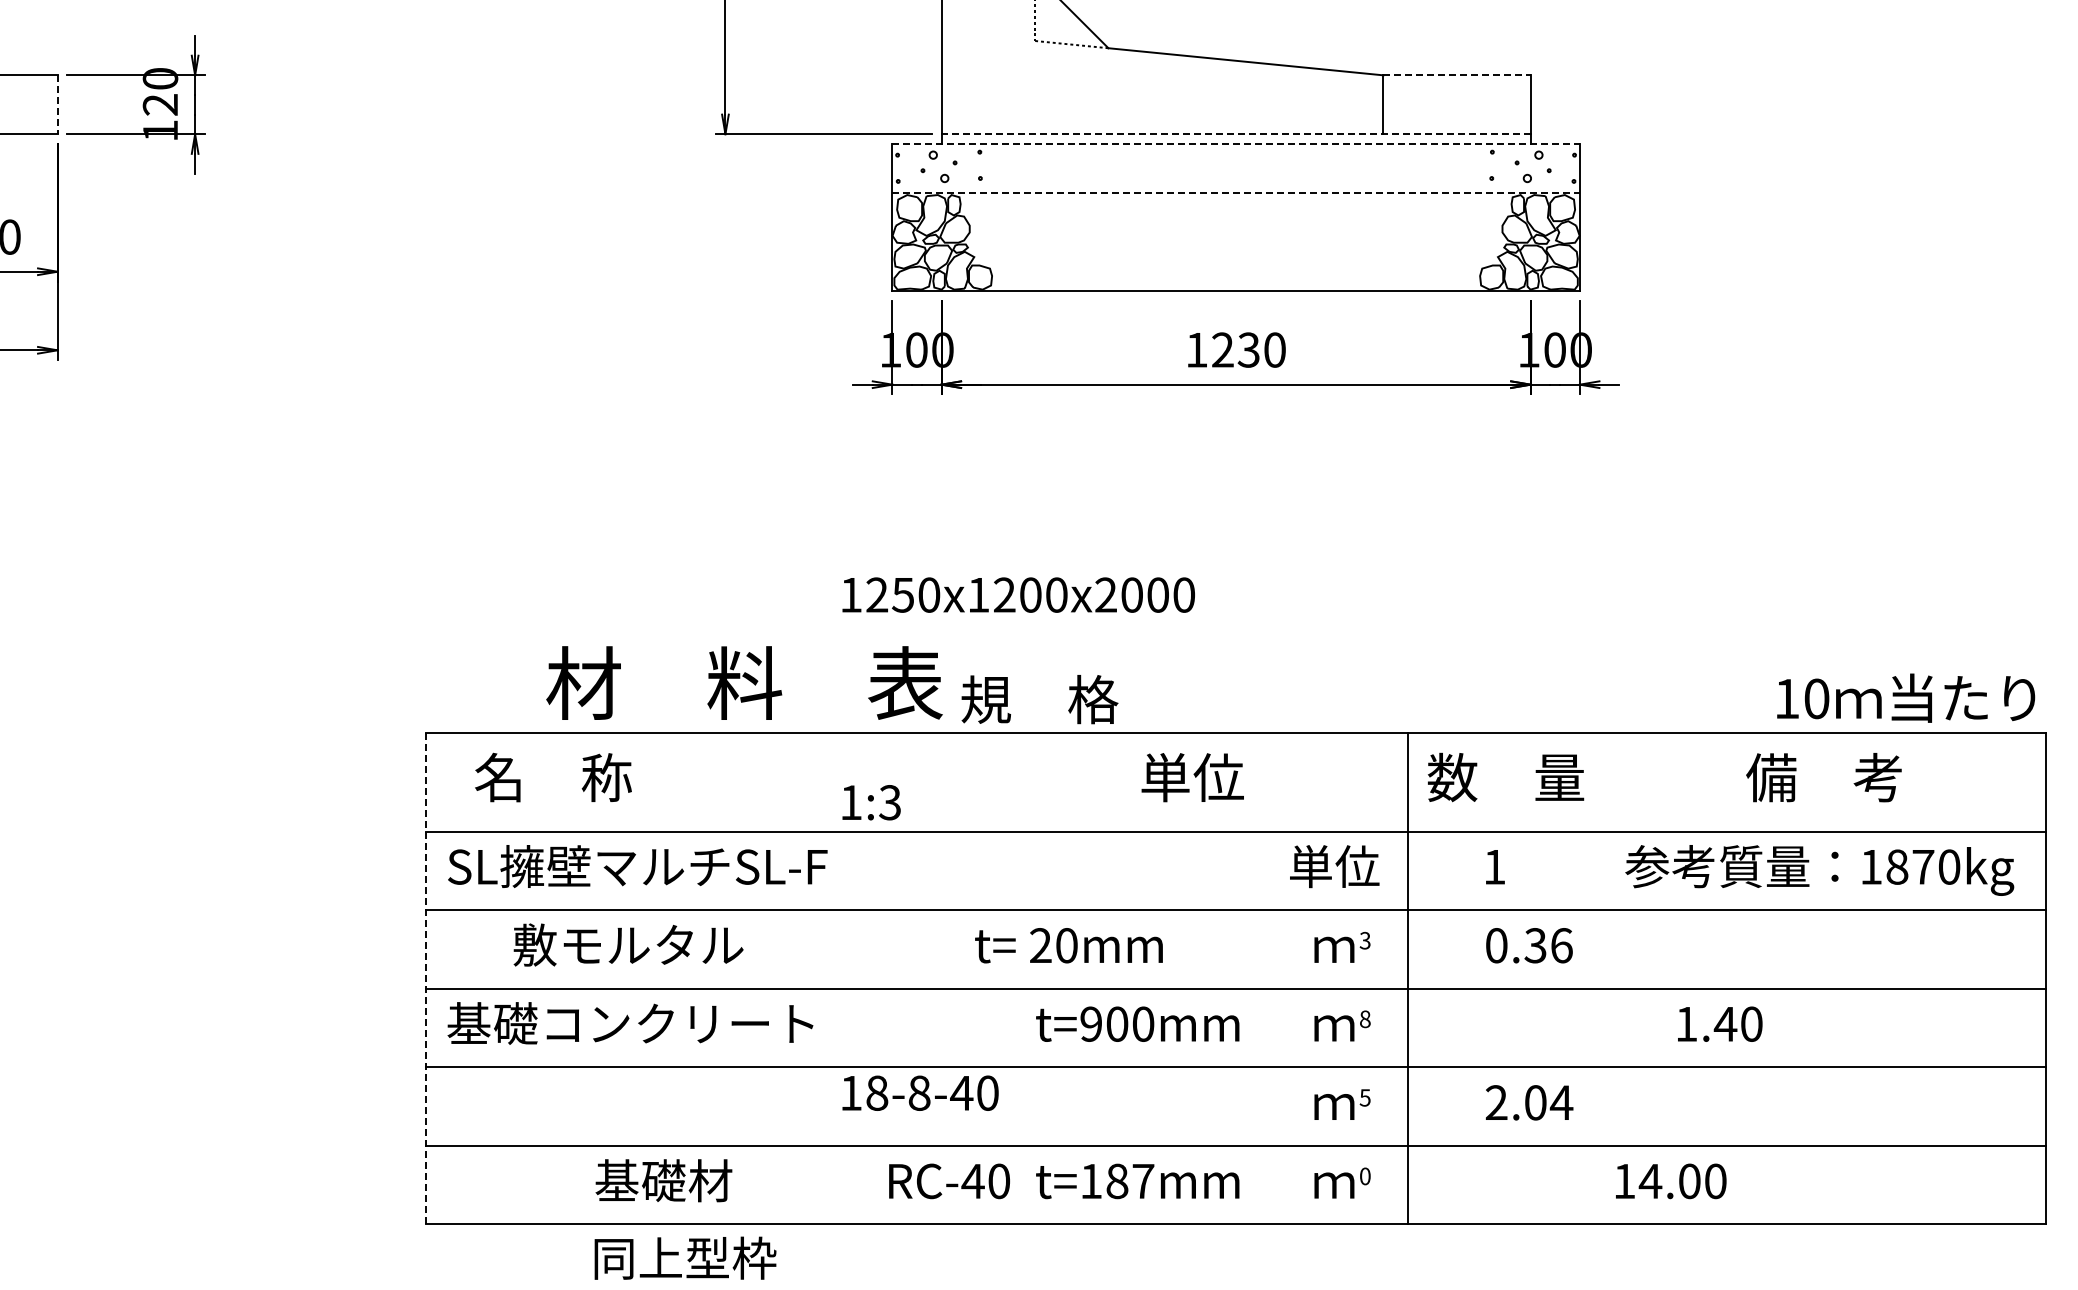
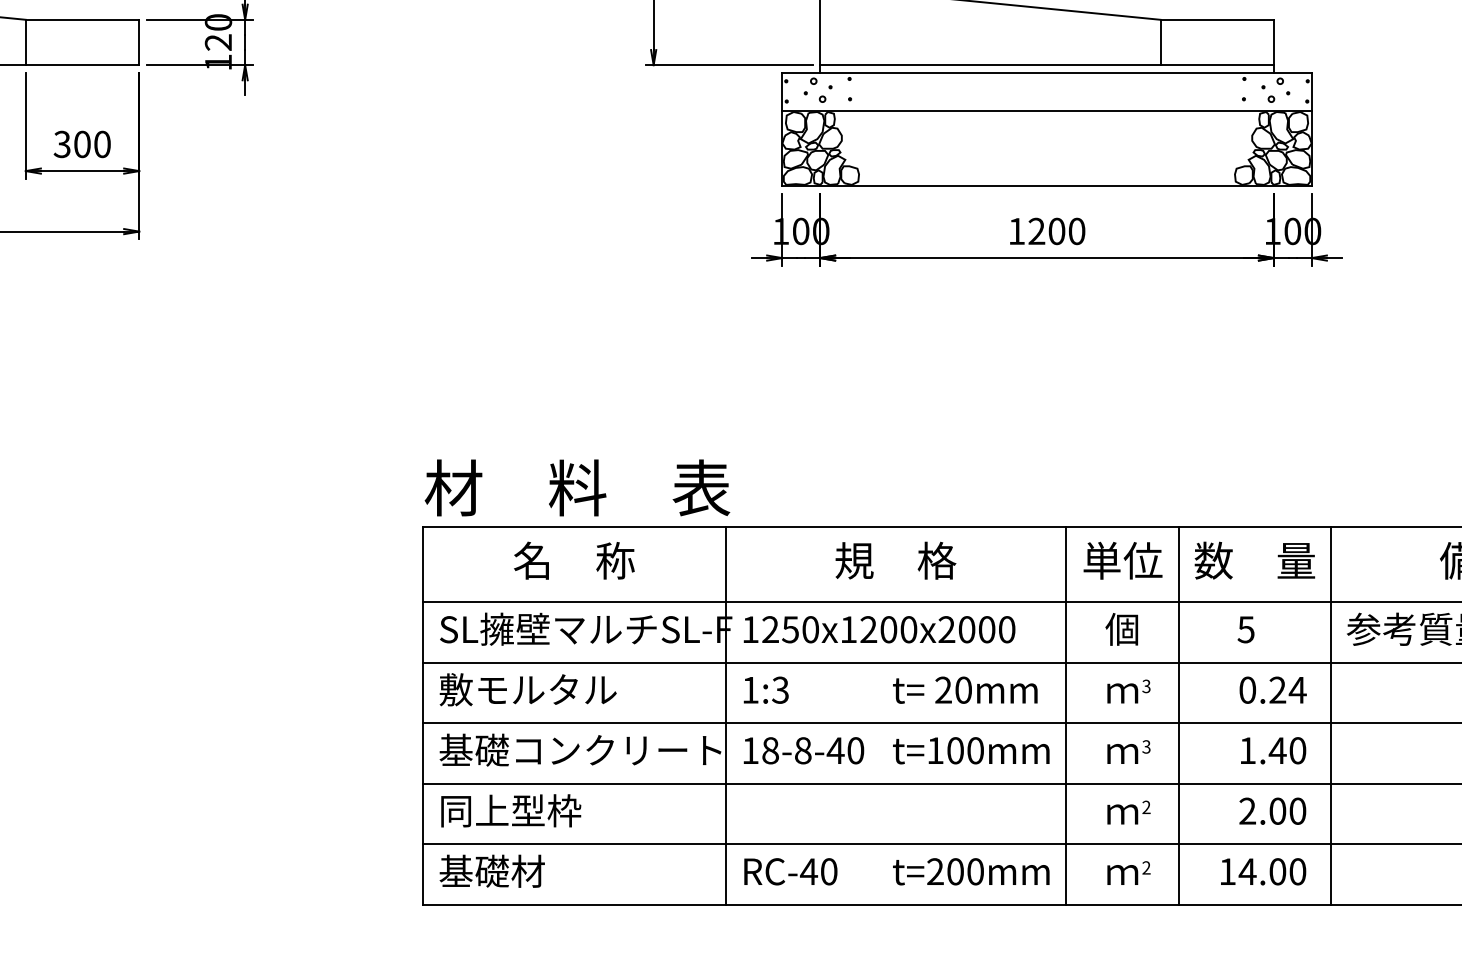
line: (1457, 75) -> (1217, 19), dashed -> solid
line: (57, 105) -> (139, 43), dashed -> solid
line: (1236, 134) -> (1047, 65), dashed -> solid
line: (1236, 144) -> (1047, 73), dashed -> solid
line: (1236, 193) -> (1047, 110), dashed -> solid
text: (1248, 349) -> (1056, 230), 1230 -> 1200
text: (1018, 594) -> (879, 629), moved
text: (744, 682) -> (577, 487), moved
text: (1039, 699) -> (895, 560), moved
text: (553, 777) -> (574, 560), moved
text: (1192, 777) -> (1122, 560), moved
text: (871, 802) -> (766, 690), moved
text: (1334, 866) -> (1122, 629), 単位 -> 個
text: (1494, 867) -> (1246, 630), 1 -> 5
text: (628, 944) -> (528, 689), moved
text: (1068, 945) -> (964, 690), moved
text: (1548, 945) -> (1287, 690), 0.36 -> 0.24
line: (425, 978) -> (422, 715), dashed -> solid
line: (818, 978) -> (725, 715), added
line: (1260, 978) -> (1065, 715), added
line: (1604, 978) -> (1330, 715), added
text: (1364, 1018) -> (1145, 746), 8 -> 3
text: (1090, 1023) -> (934, 750), t=900mm -> t=100mm
text: (1720, 1023) -> (1273, 750), moved
text: (920, 1092) -> (803, 750), moved
text: (1364, 1097) -> (1145, 807), 5 -> 2
text: (1561, 1102) -> (1297, 811), 2.04 -> 2.00
text: (1365, 1176) -> (1146, 868), 0 -> 2
text: (663, 1180) -> (491, 871), moved
text: (949, 1181) -> (790, 871), moved
text: (1117, 1181) -> (955, 871), t=187mm -> t=200mm
text: (1671, 1181) -> (1263, 871), moved
text: (685, 1257) -> (511, 810), moved

